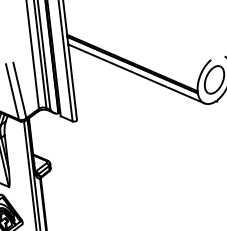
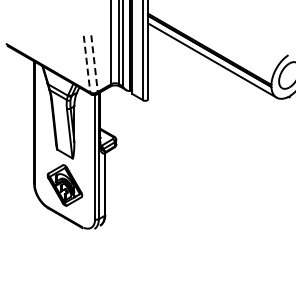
line: (19, 90) -> (94, 63), solid -> dashed
line: (12, 92) -> (87, 64), solid -> dashed

